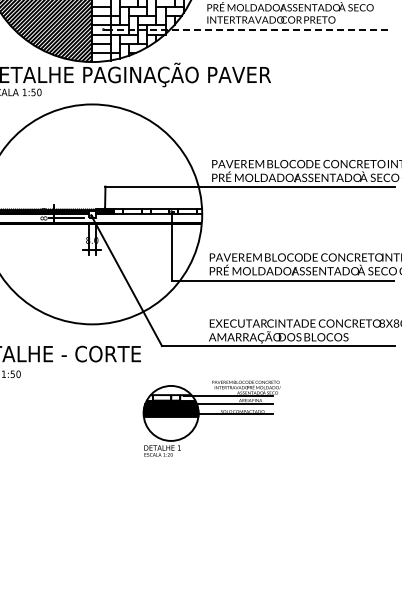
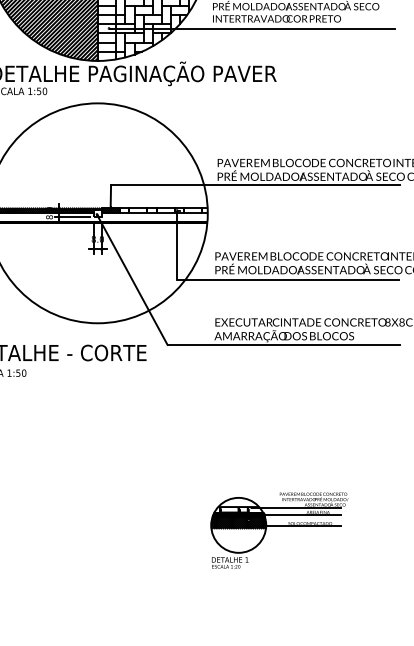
line: (247, 29) -> (253, 28), dashed -> solid
part: (211, 418) -> (279, 530), moved

